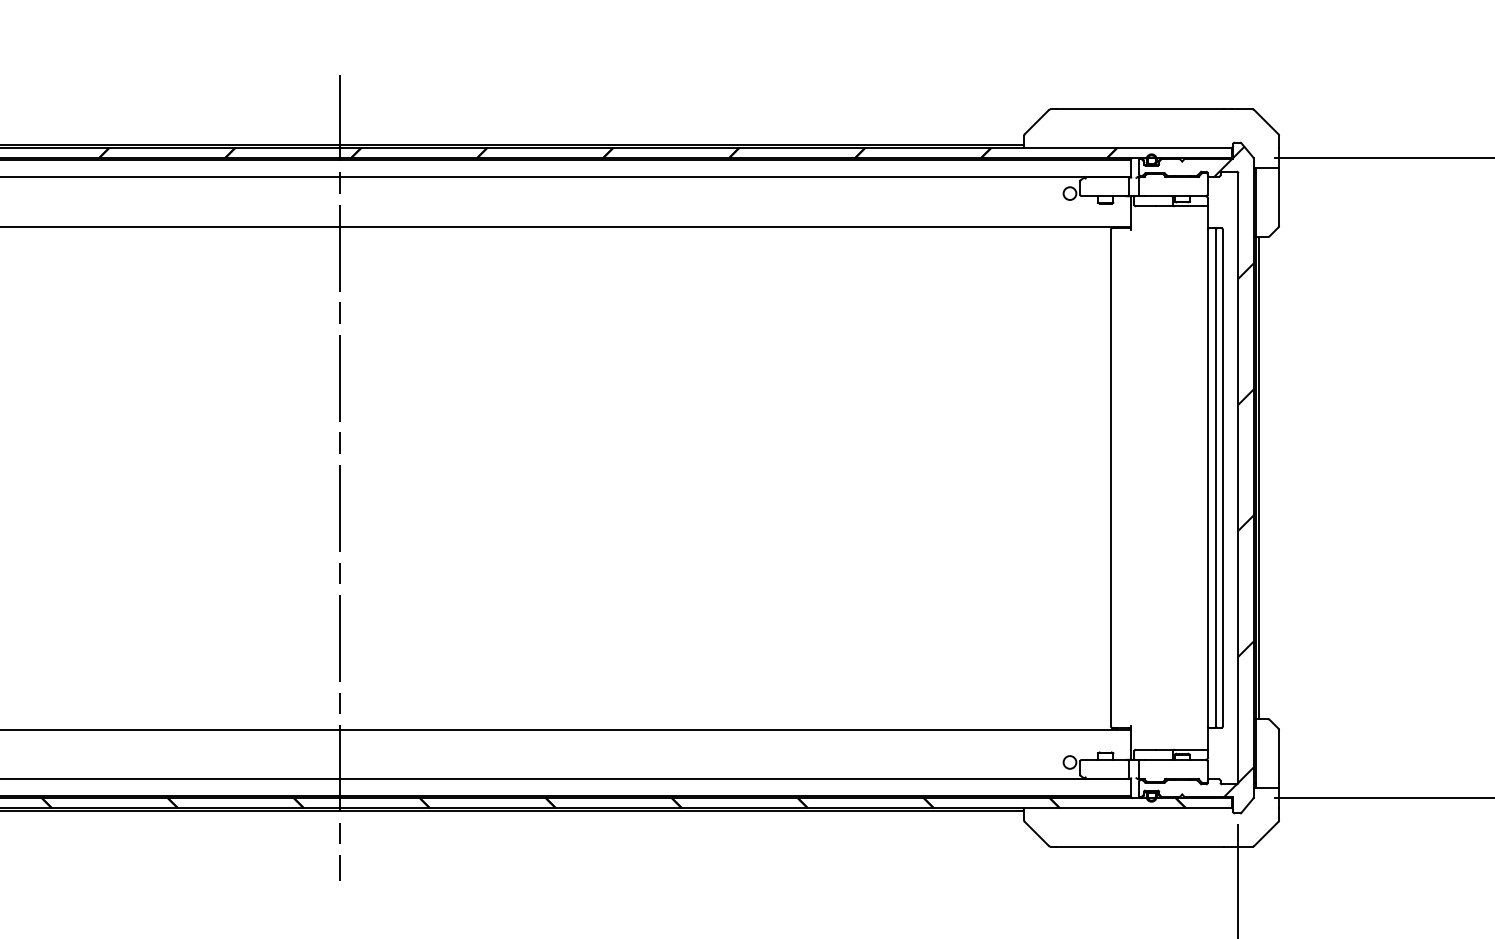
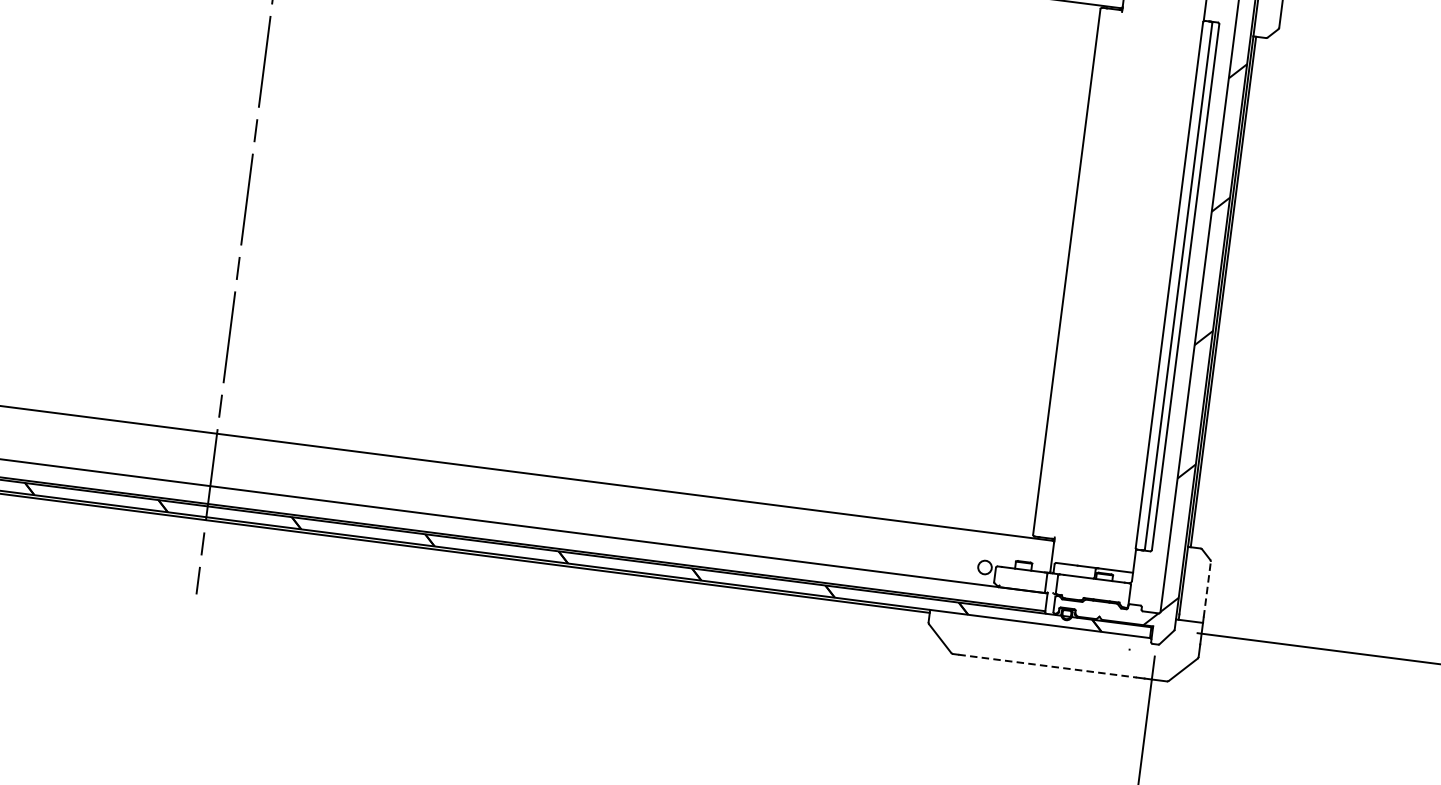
line: (1279, 756) -> (1207, 589), solid -> dashed
line: (1140, 846) -> (1048, 666), solid -> dashed

